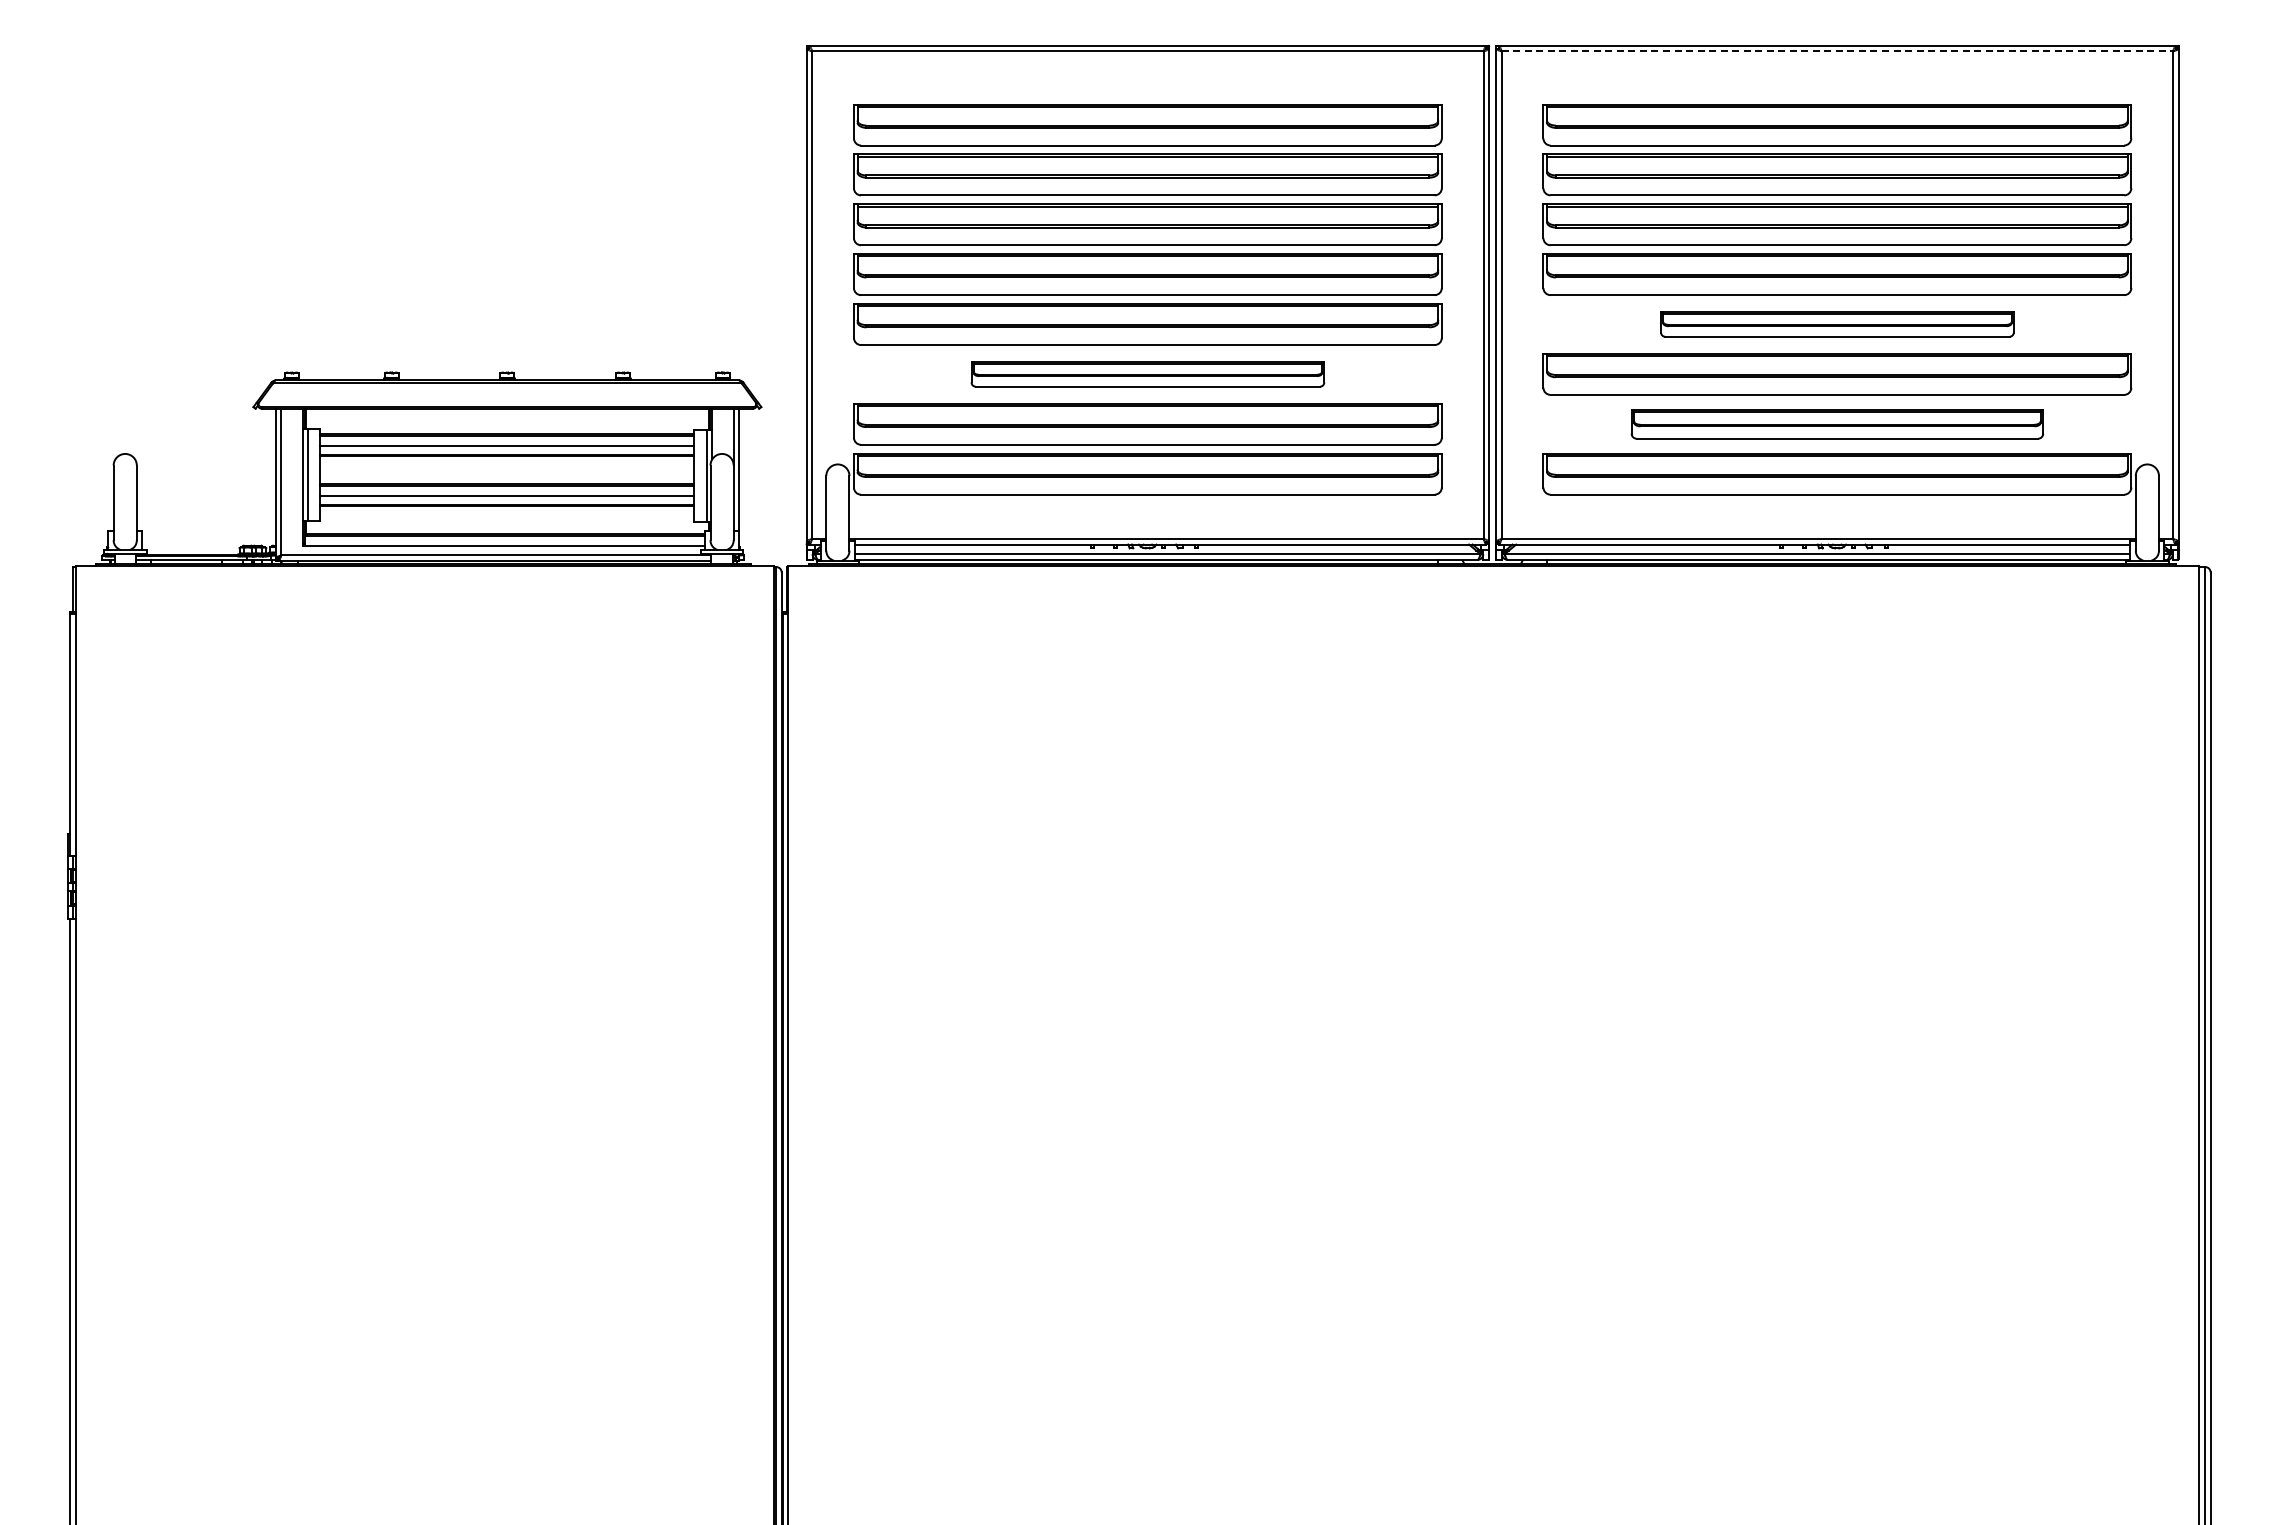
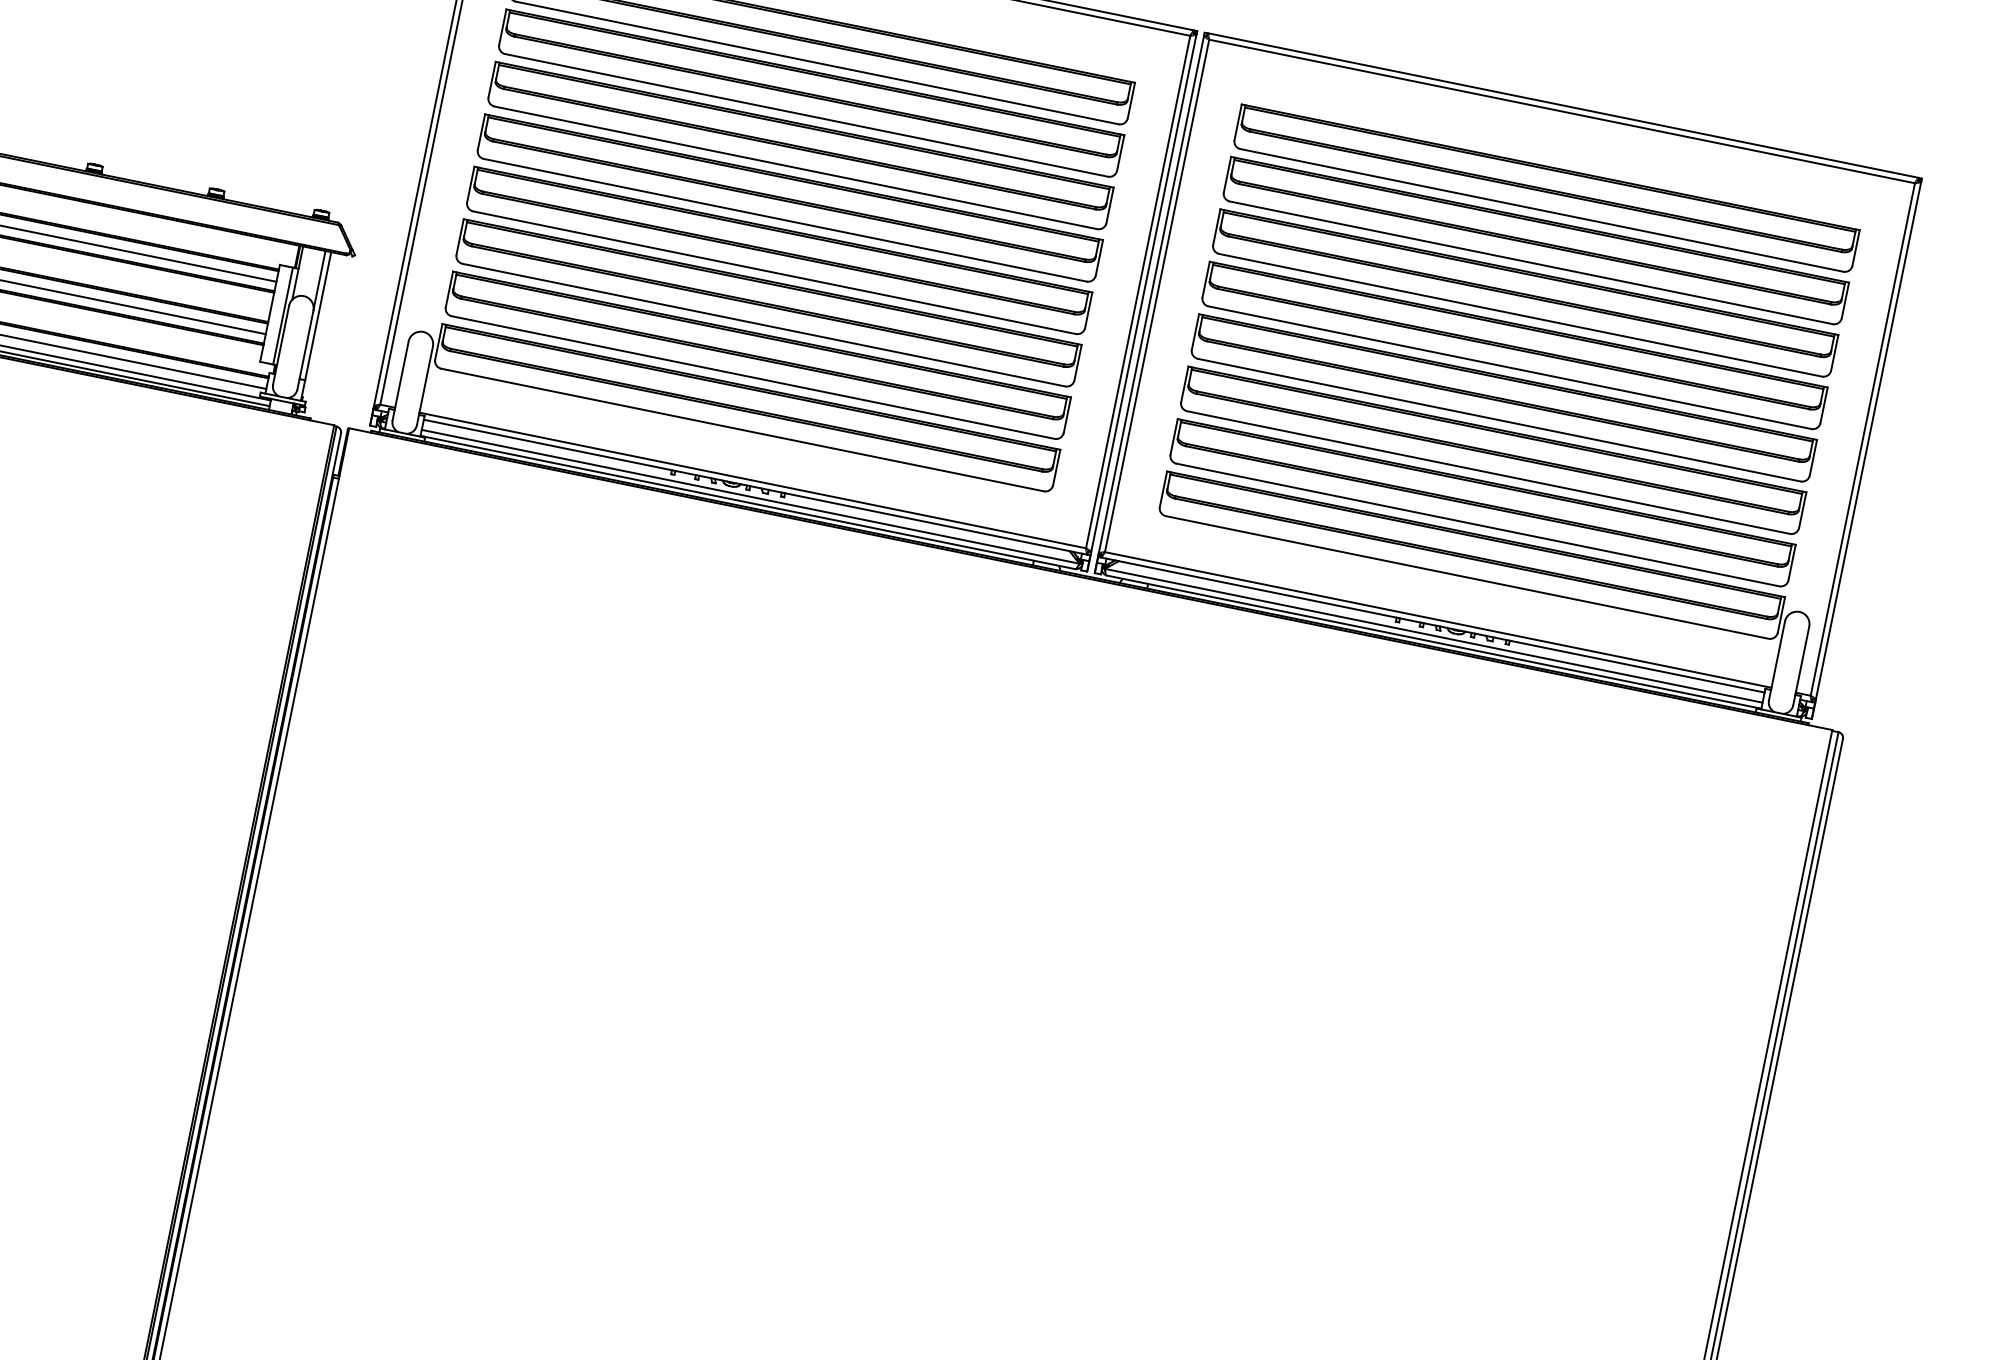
line: (1837, 51) -> (1562, 111), dashed -> solid
part: (1837, 324) -> (1503, 398), size x1.67
part: (1147, 374) -> (767, 303), size x1.67
part: (1837, 424) -> (1482, 503), size x1.43

